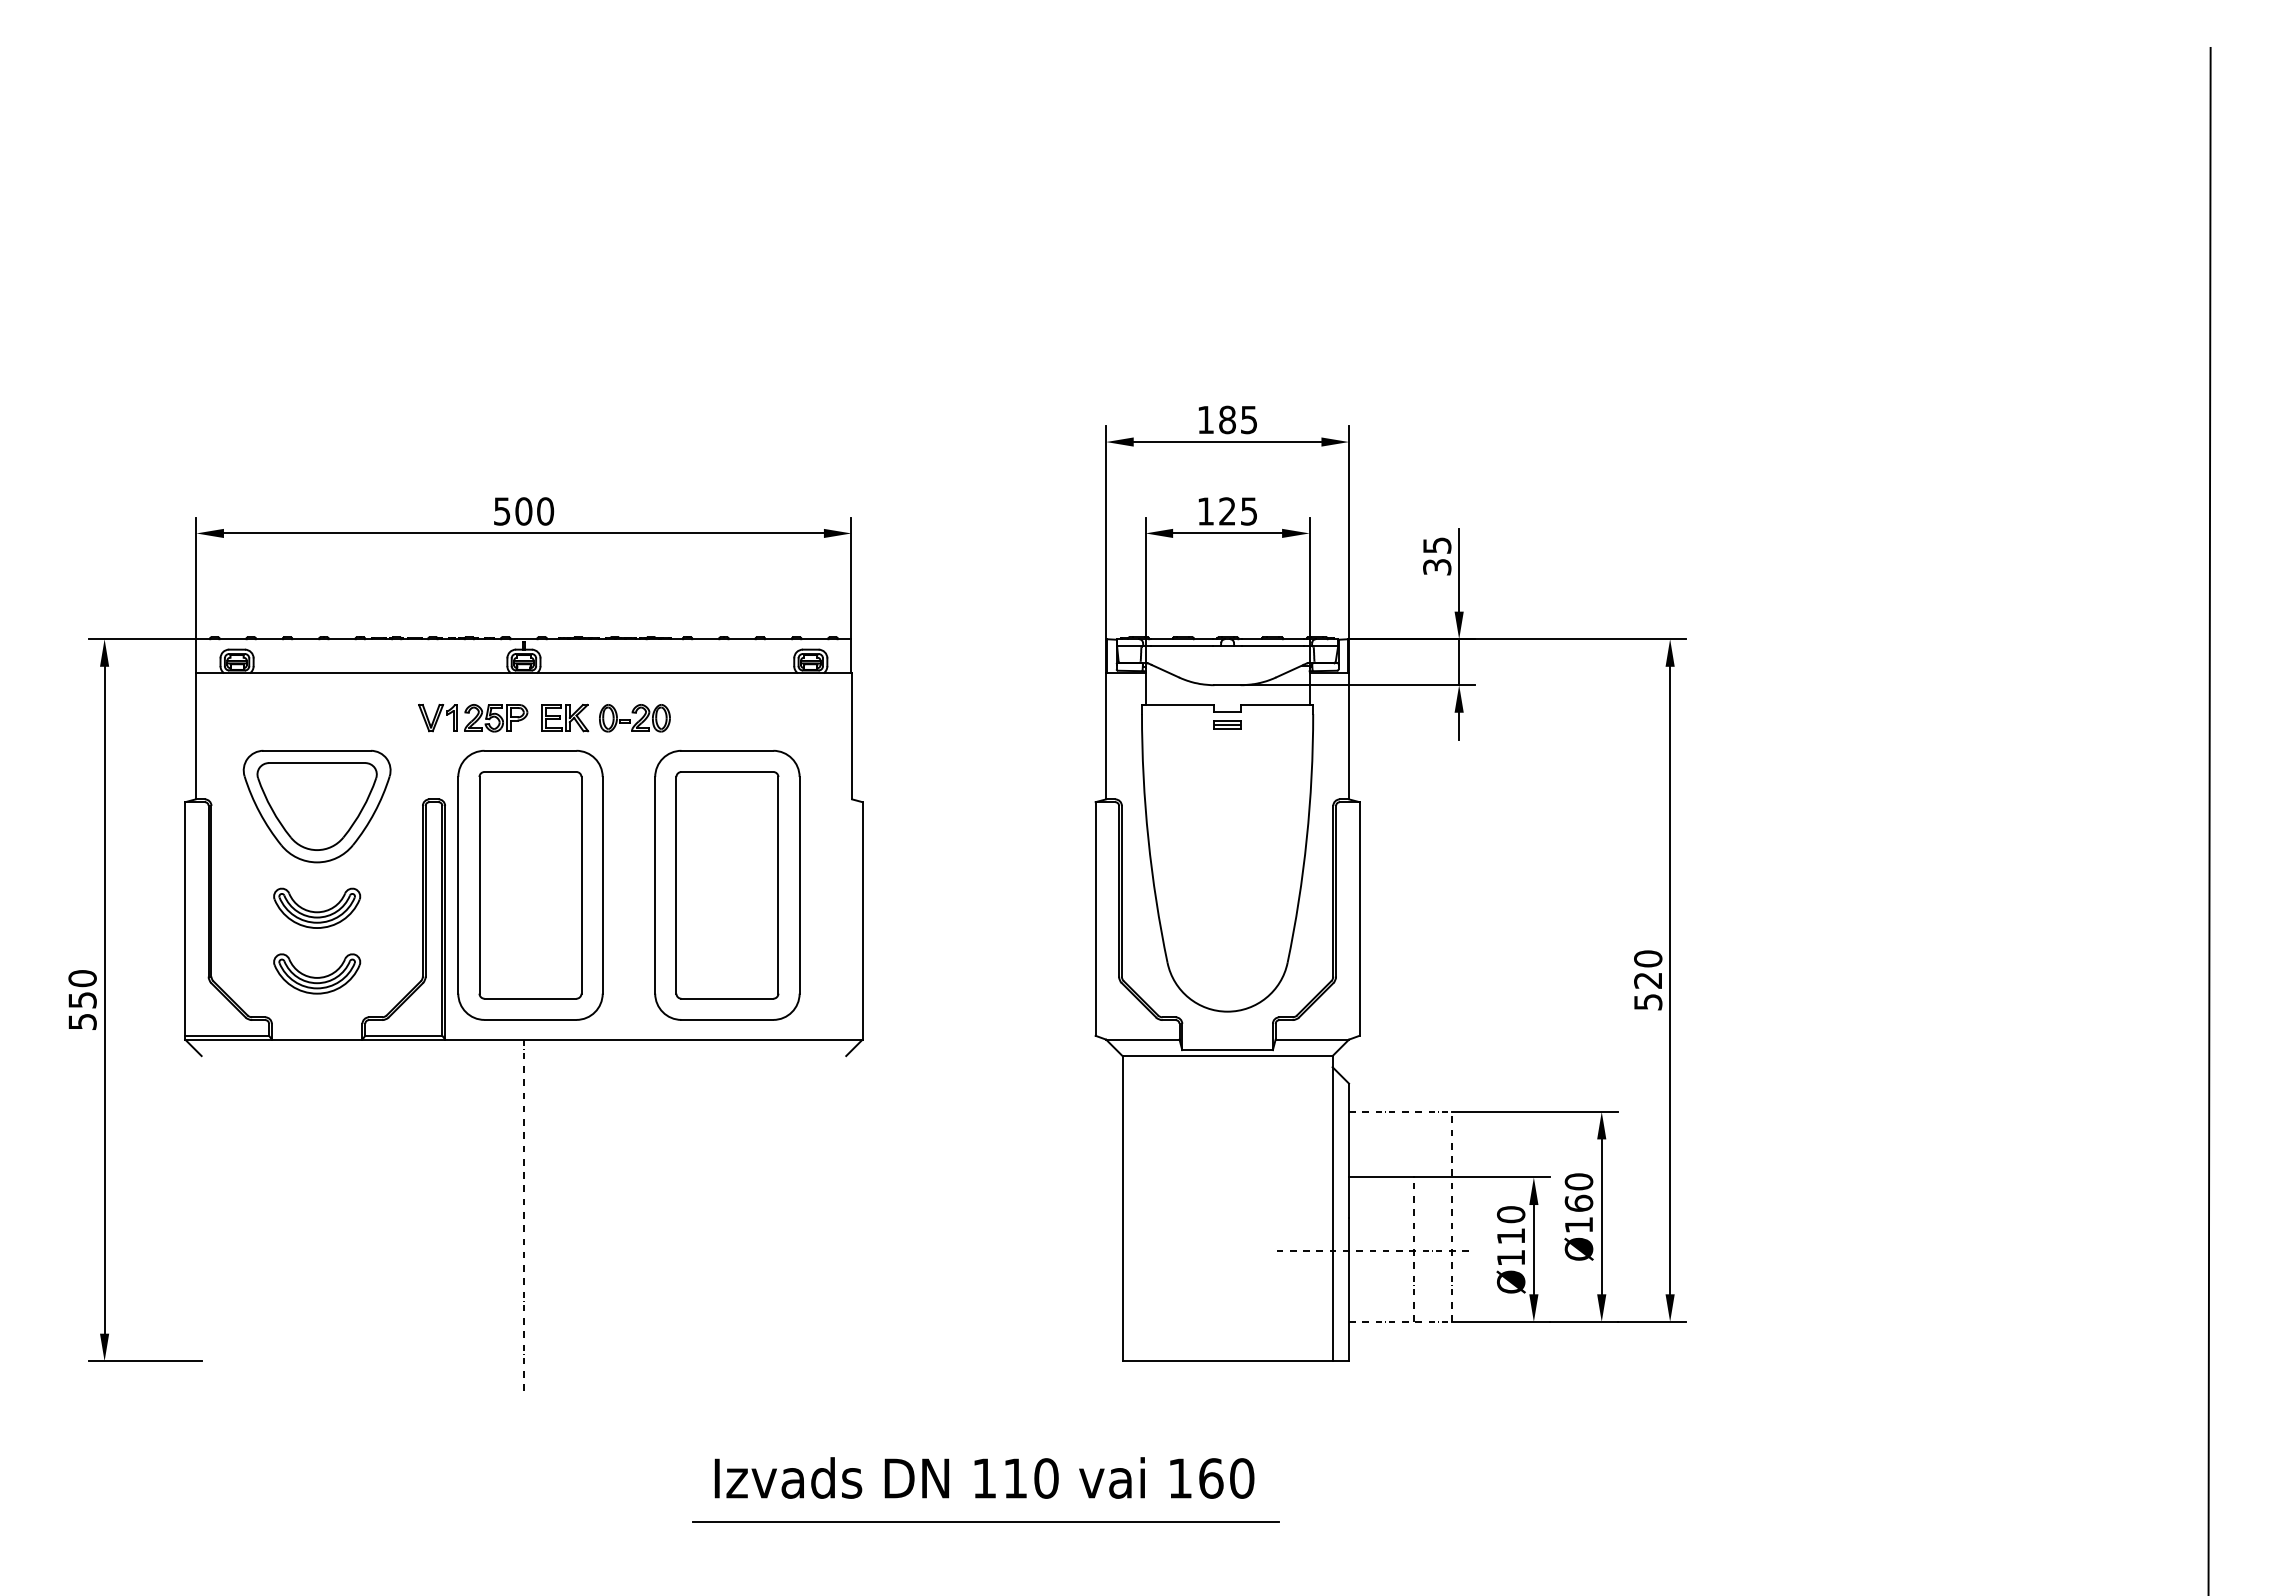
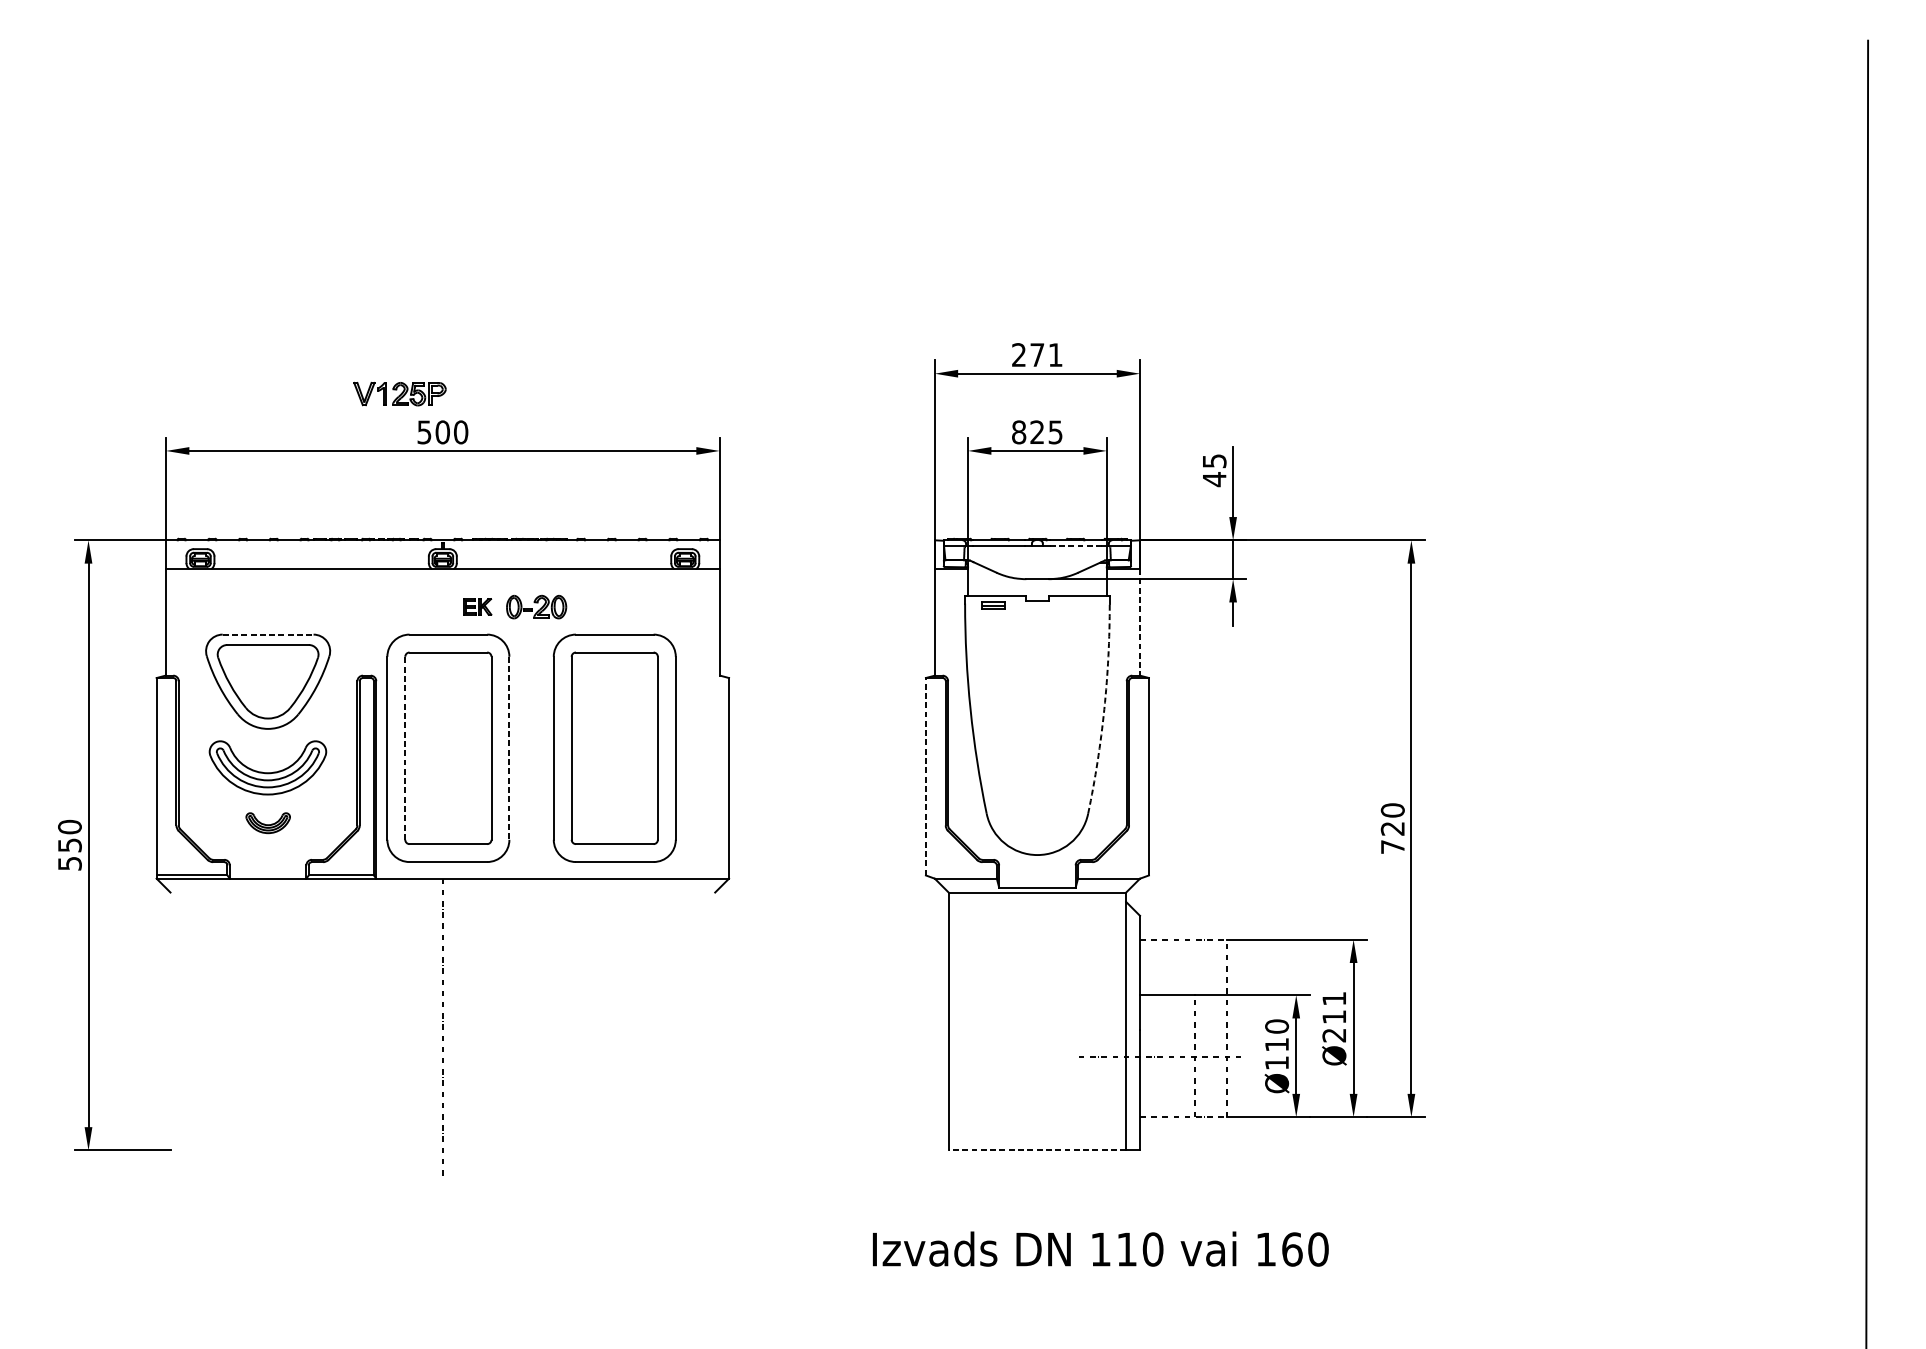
text: (1226, 419) -> (1036, 354), 185 -> 271
text: (1205, 511) -> (1018, 432), 125 -> 825
text: (1437, 567) -> (1214, 479), 35 -> 45
line: (1273, 645) -> (1076, 545), solid -> dashed
part: (565, 717) -> (477, 606), size x0.7
part: (473, 718) -> (400, 394), moved
part: (1227, 724) -> (993, 605), moved
line: (1349, 736) -> (1140, 622), solid -> dashed
line: (317, 750) -> (268, 634), solid -> dashed
arc: (1306, 839) -> (1104, 709), solid -> dashed
line: (479, 884) -> (405, 747), solid -> dashed
line: (602, 885) -> (509, 748), solid -> dashed
part: (317, 907) -> (268, 767), size x1.6
line: (1095, 918) -> (925, 776), solid -> dashed
part: (317, 973) -> (268, 822), size x0.6
text: (1648, 1002) -> (1393, 847), 520 -> 720
text: (1578, 1203) -> (1333, 1017), Ø160 -> Ø211
line: (1227, 1361) -> (1037, 1150), solid -> dashed
text: (984, 1477) -> (1100, 1248), moved
line: (985, 1521) -> (832, 1285), removed

